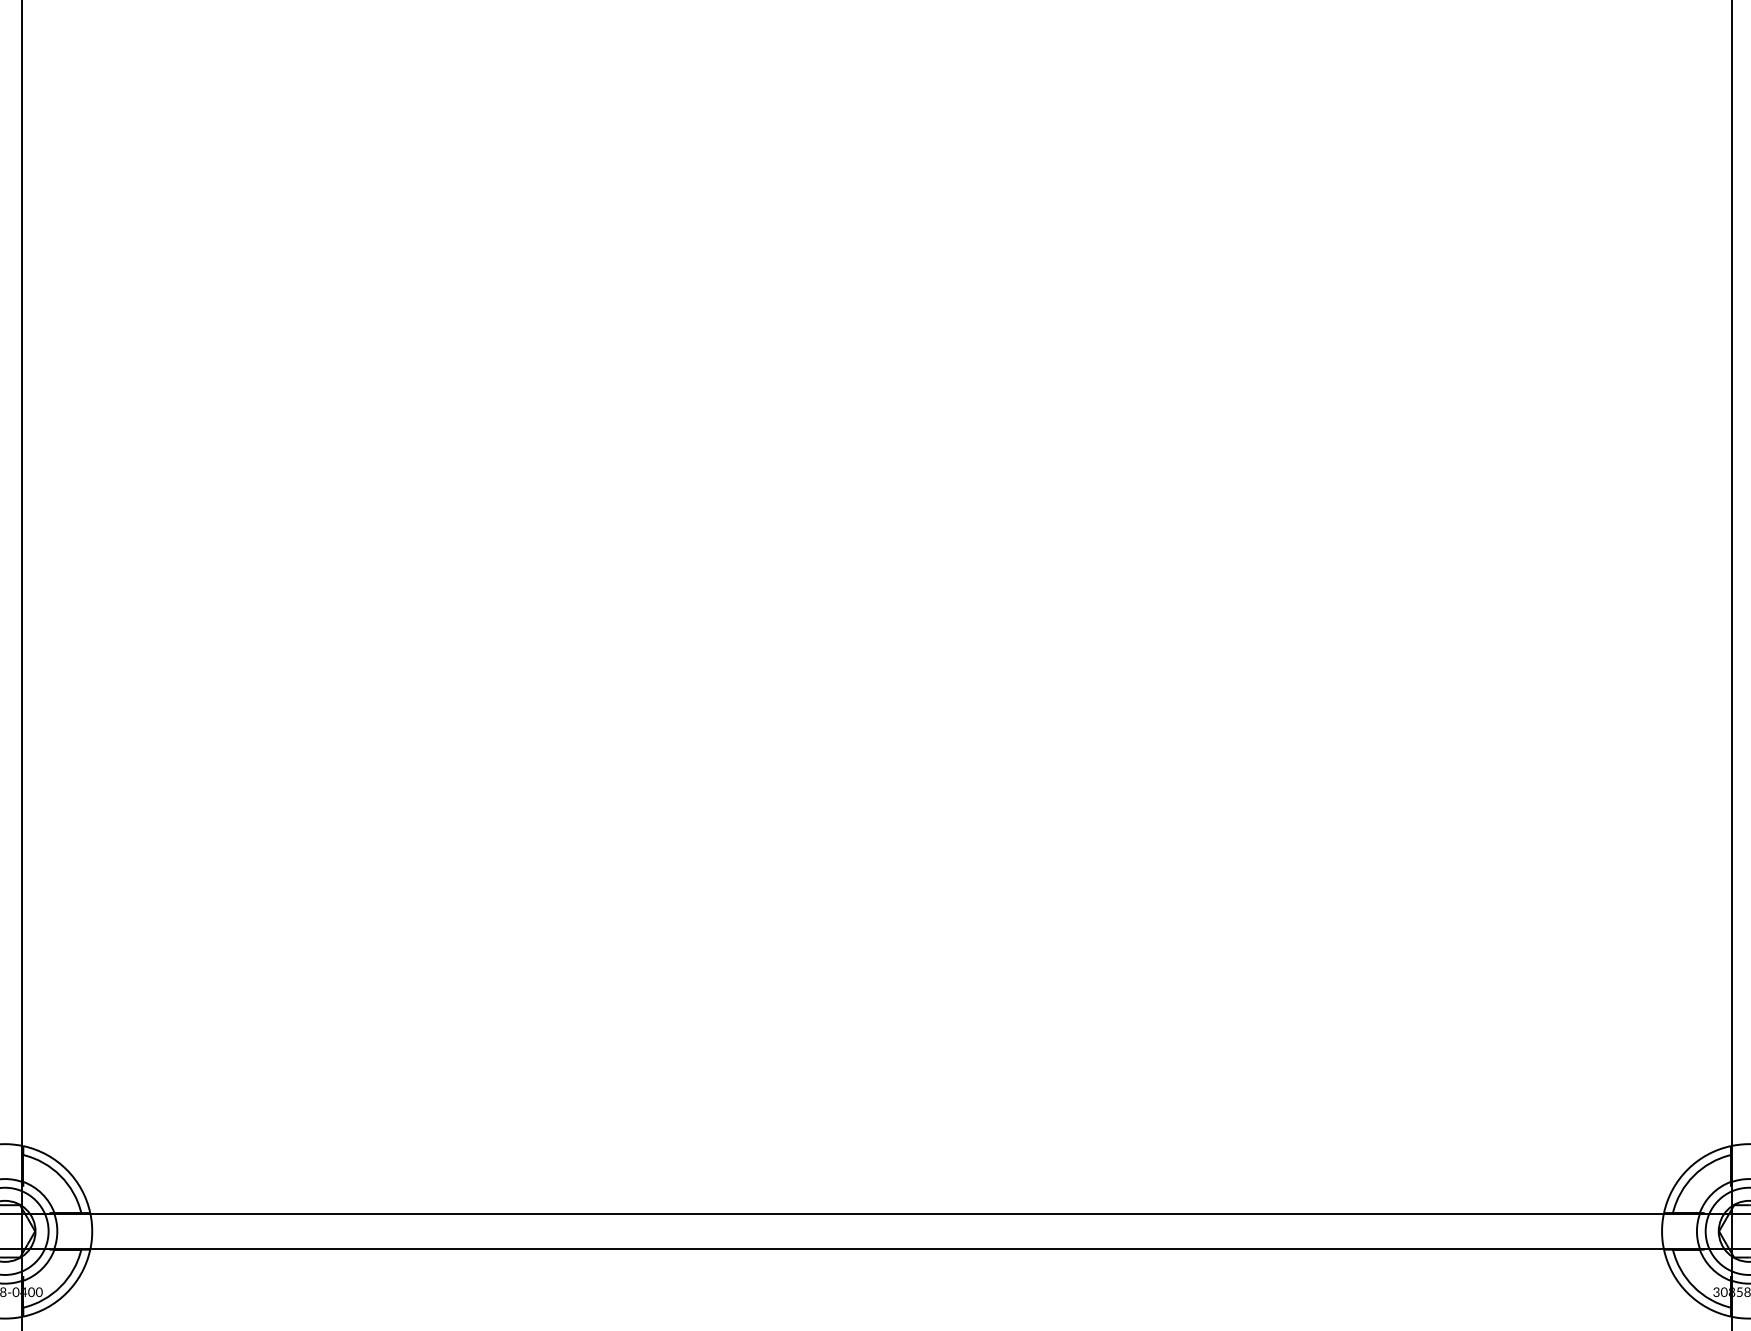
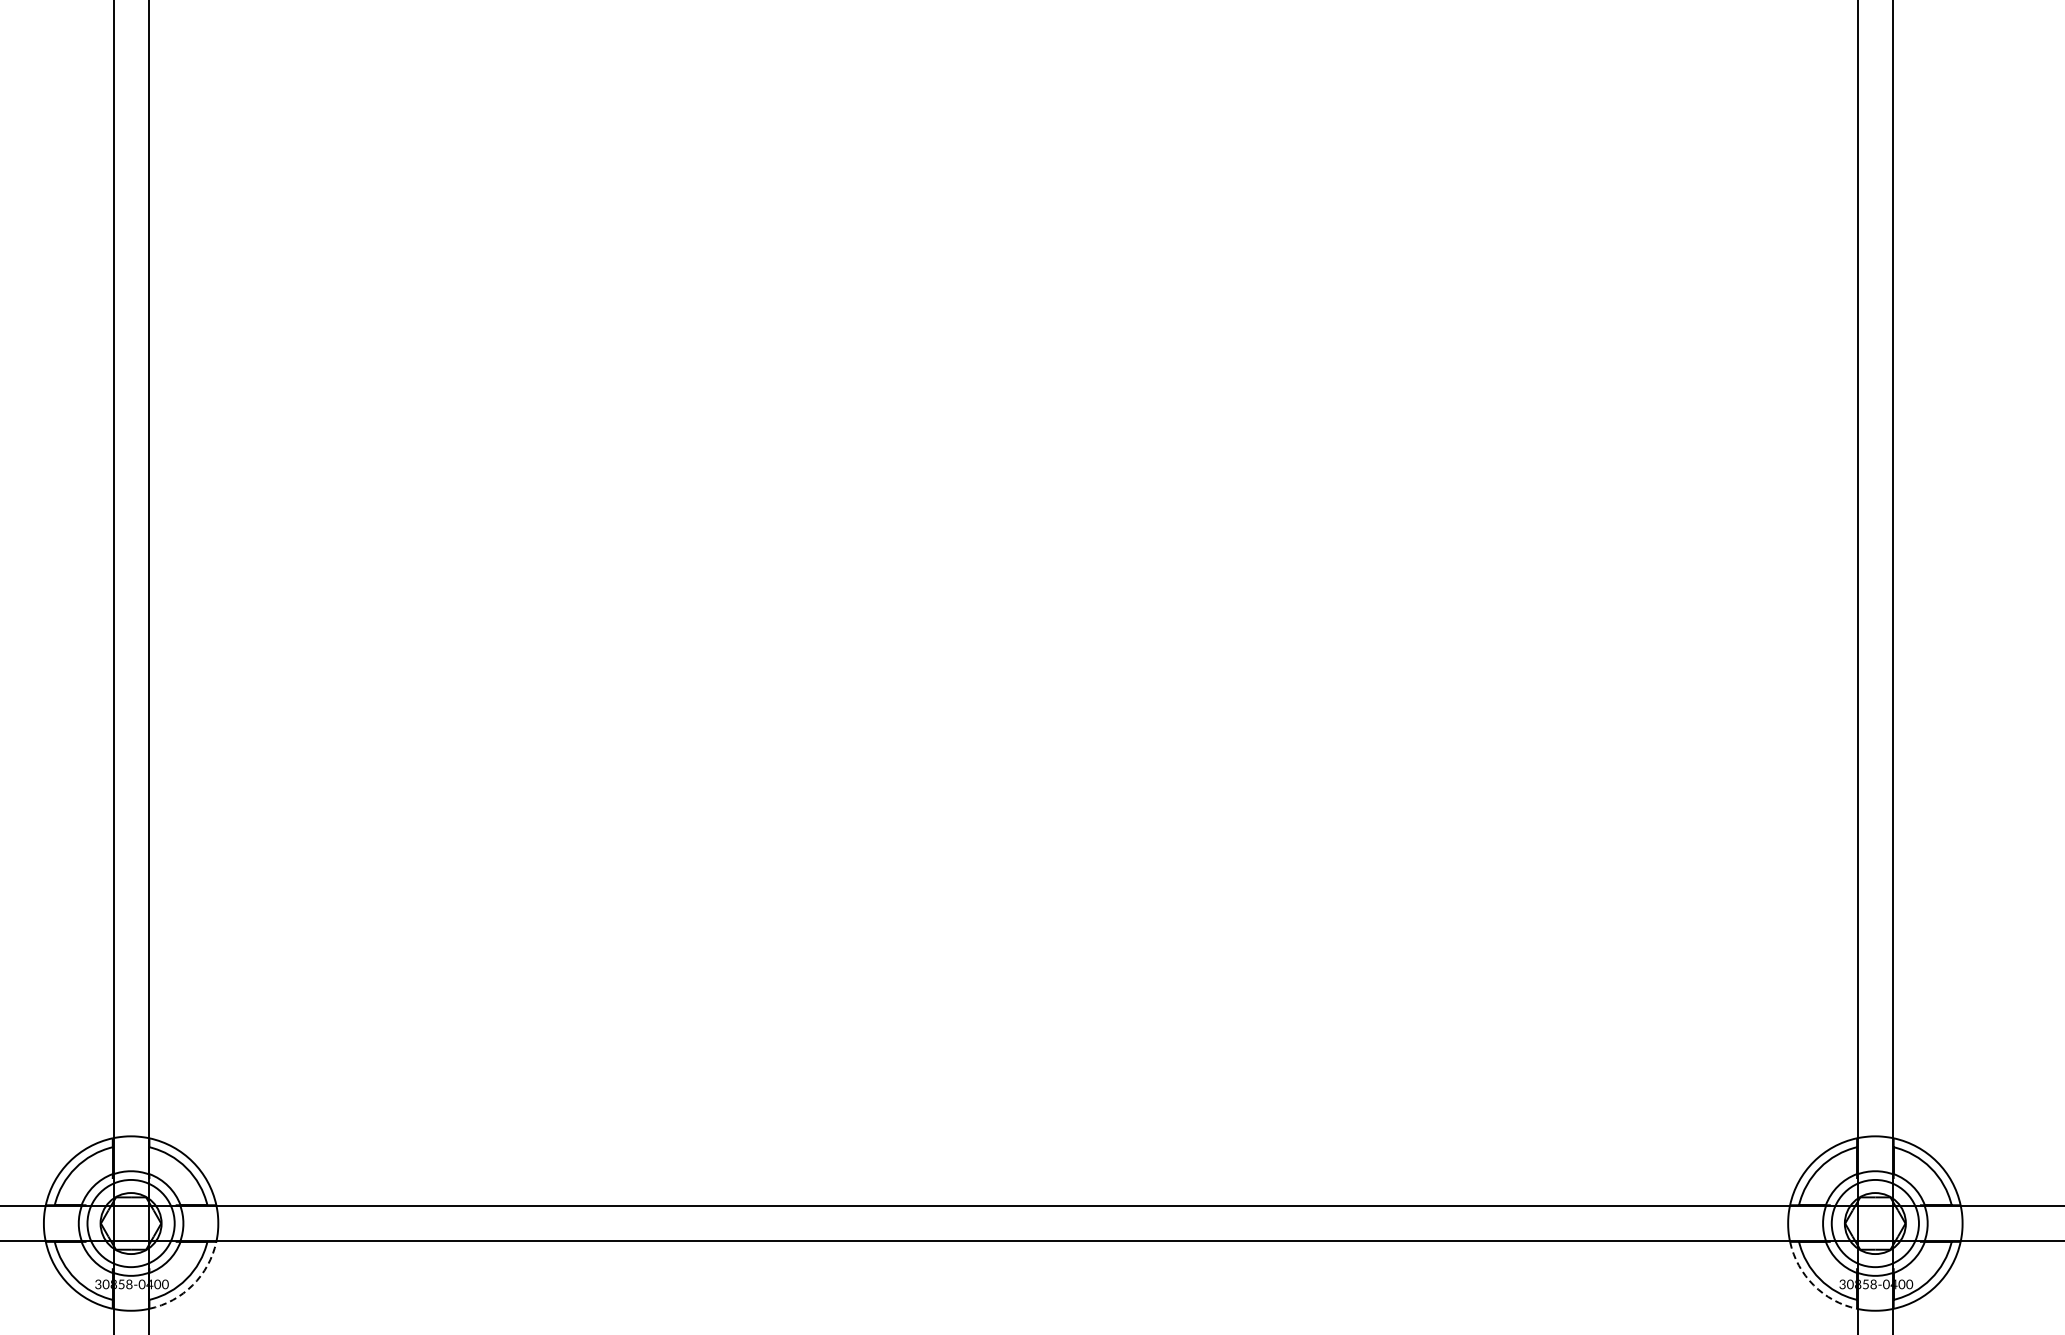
arc: (66, 1293) -> (192, 1285), solid -> dashed
arc: (1687, 1293) -> (1813, 1285), solid -> dashed

